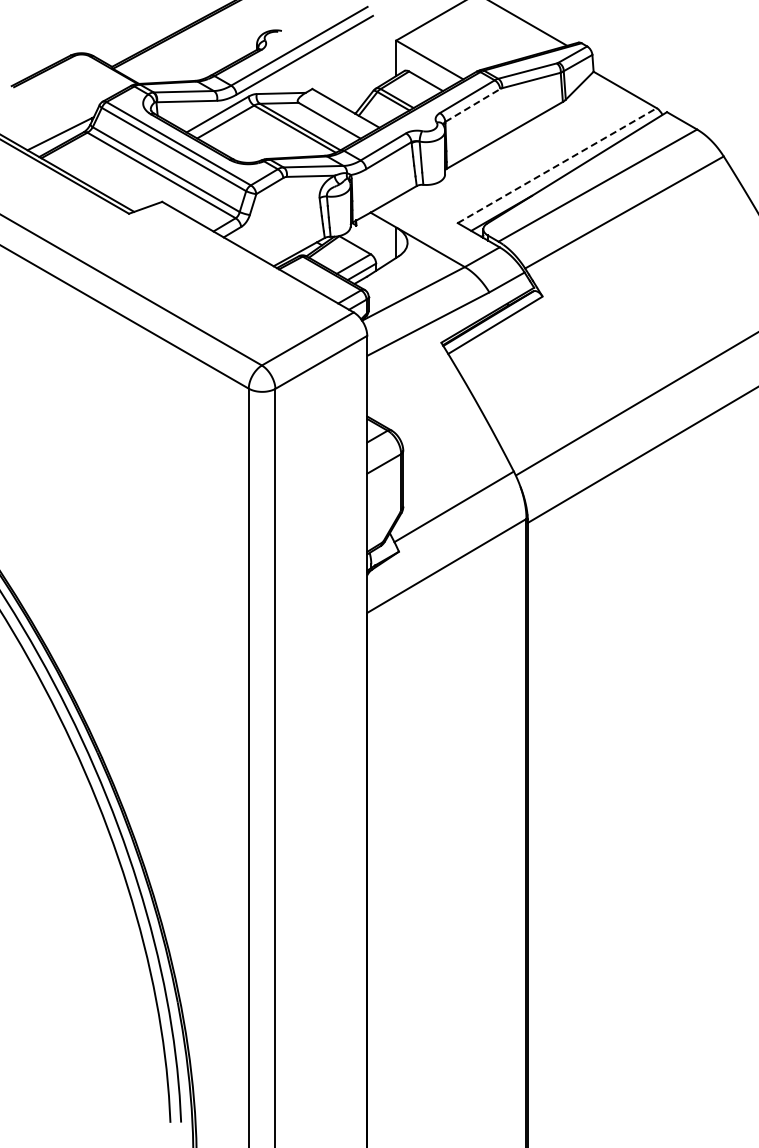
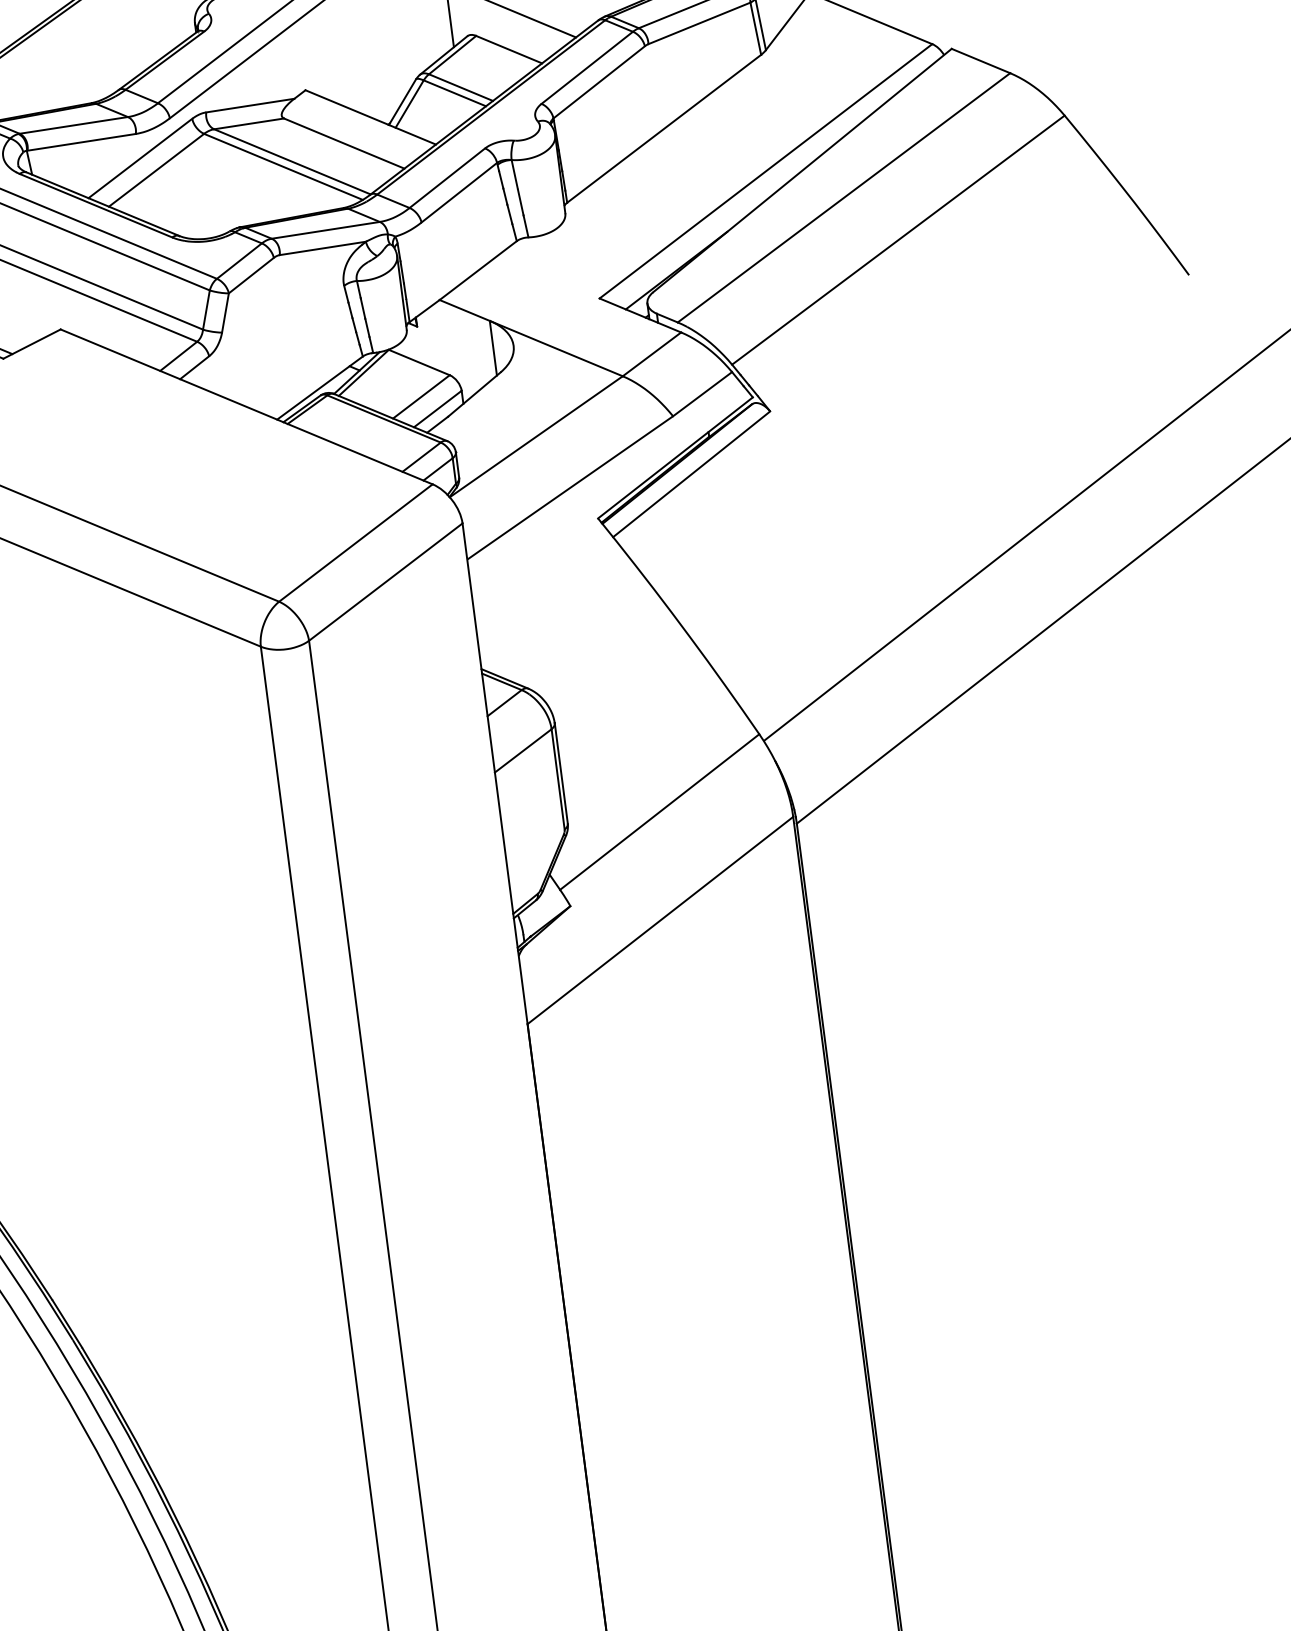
line: (472, 105) -> (598, 82), dashed -> solid
line: (557, 165) -> (766, 170), dashed -> solid

